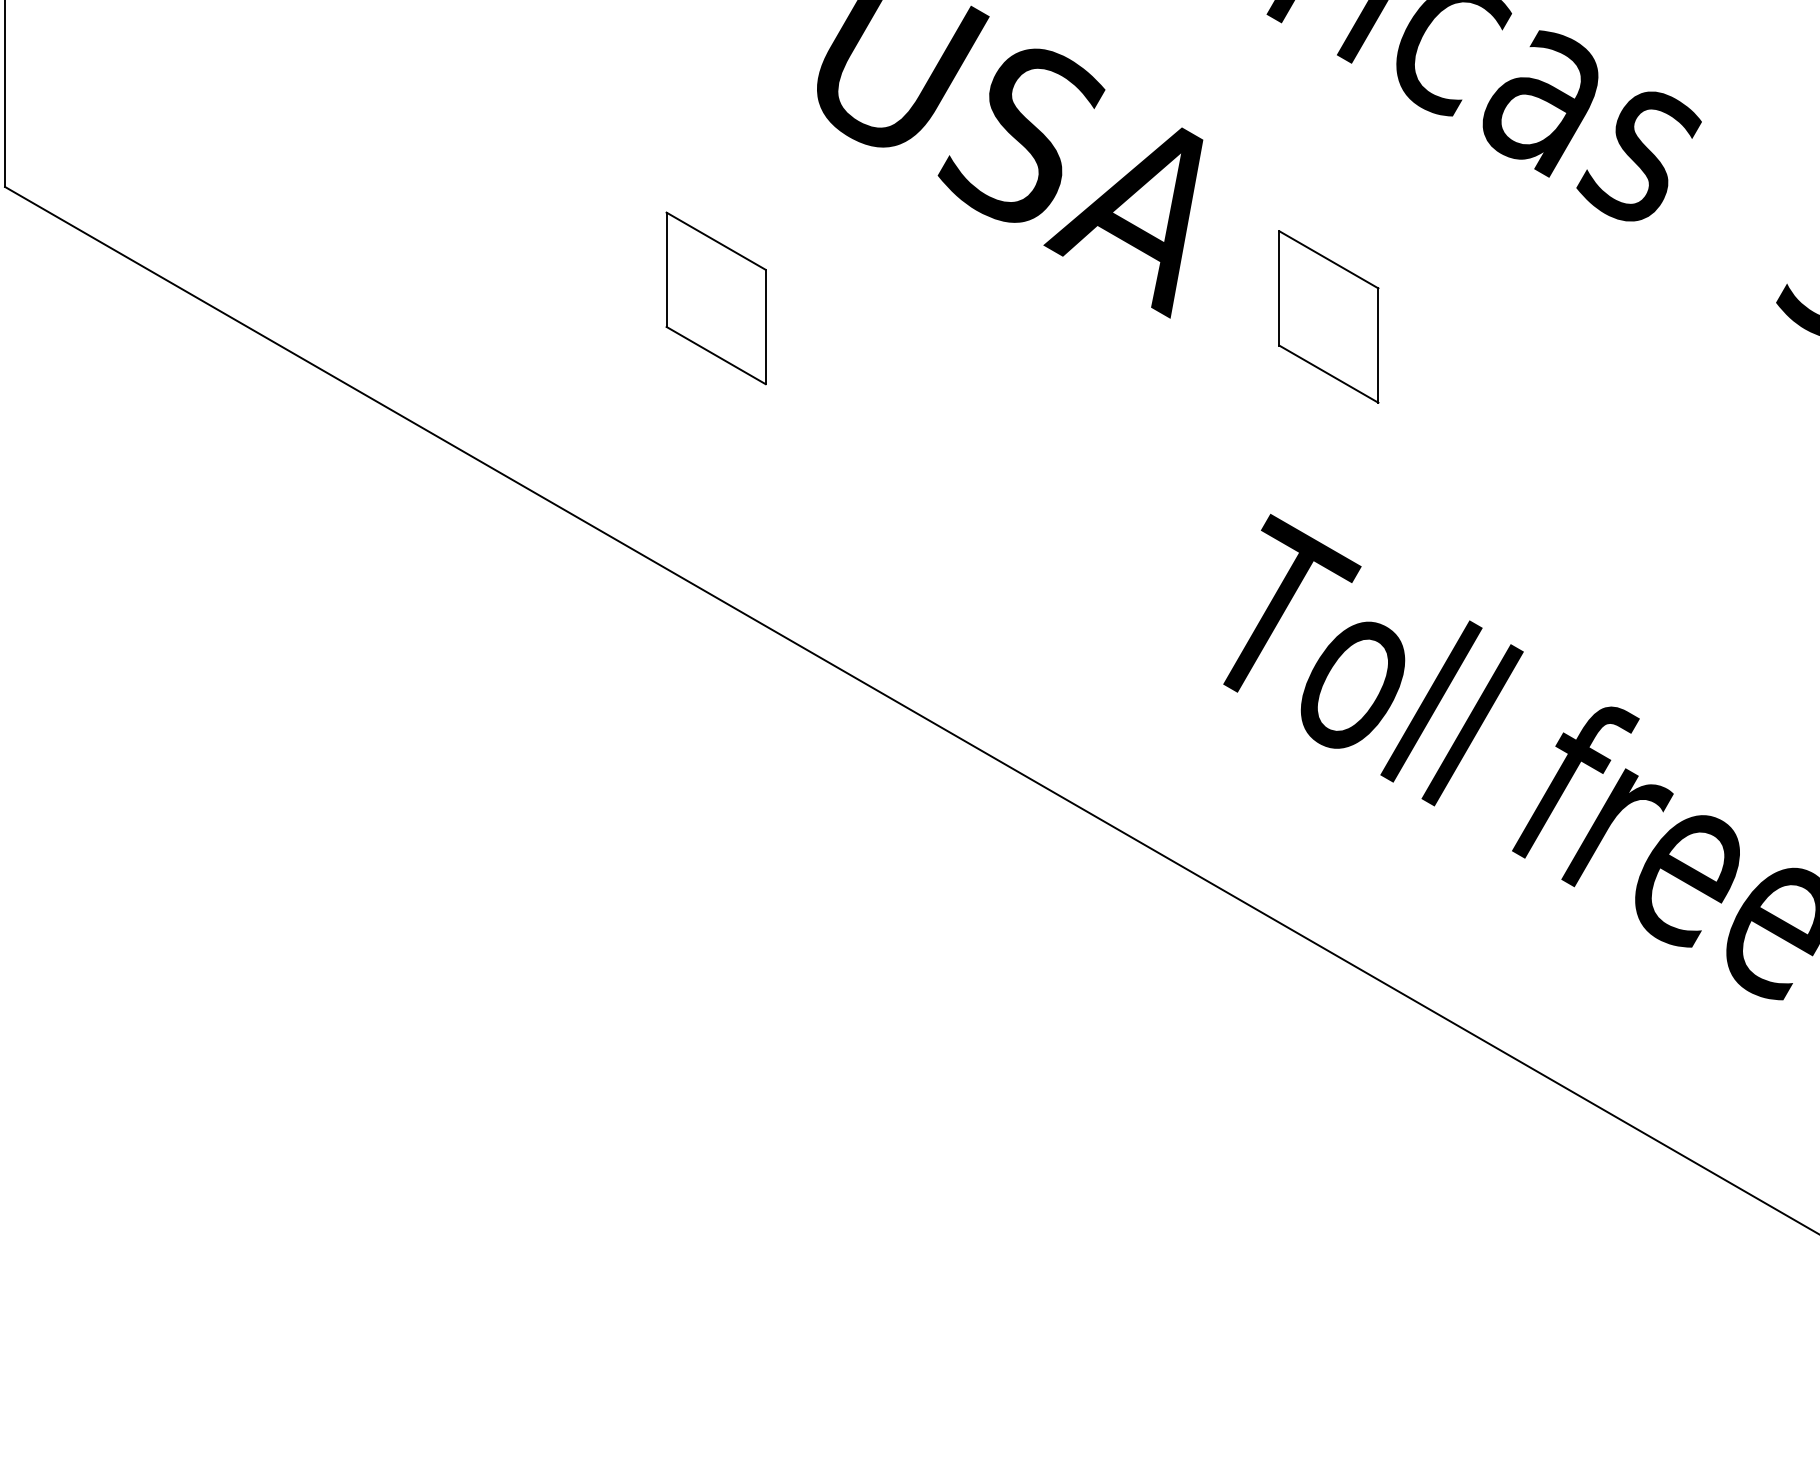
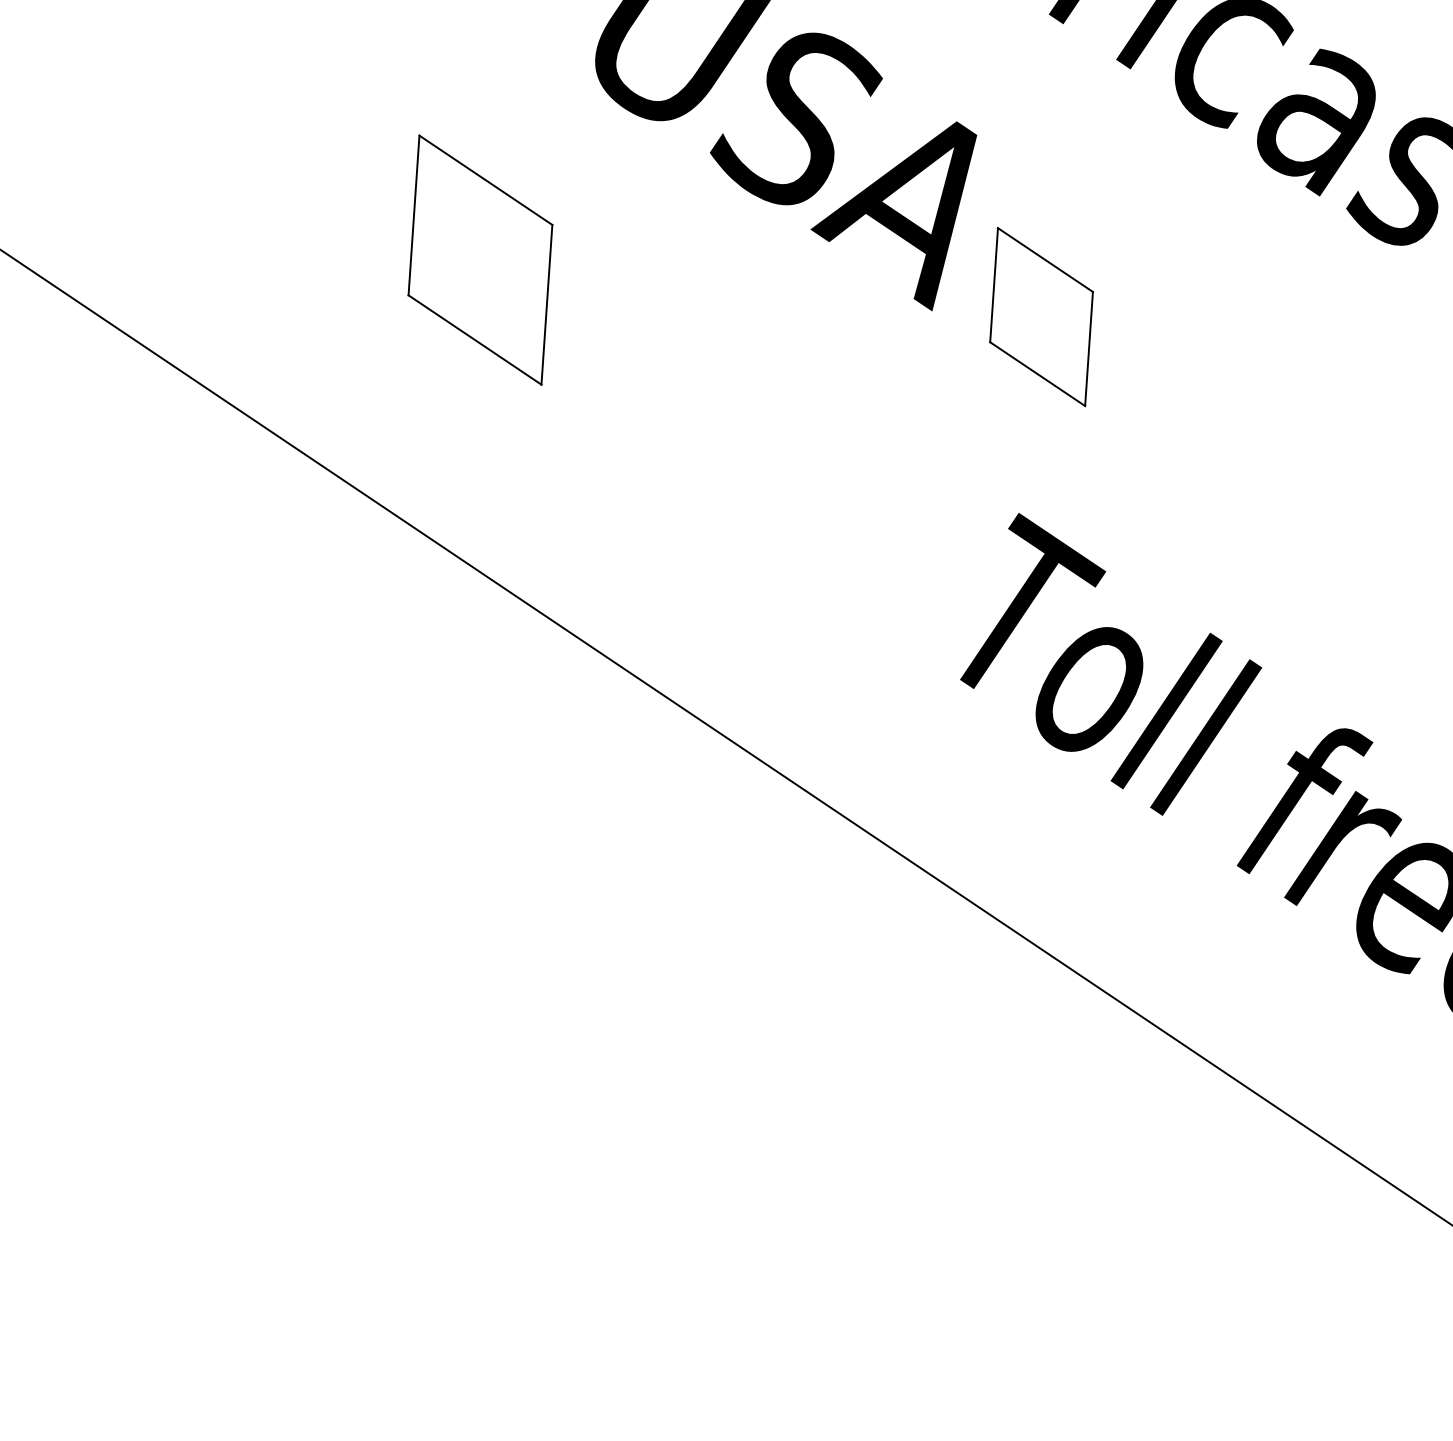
part: (715, 298) -> (479, 260), size x1.4
part: (1328, 316) -> (1041, 316), moved

